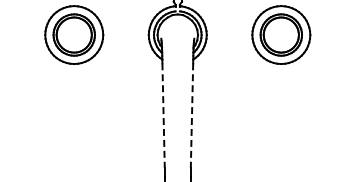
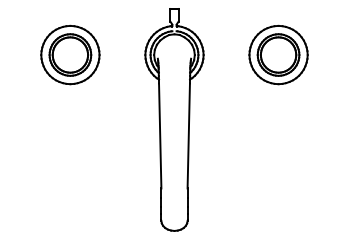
line: (163, 115) -> (160, 135), dashed -> solid
line: (191, 115) -> (188, 135), dashed -> solid

